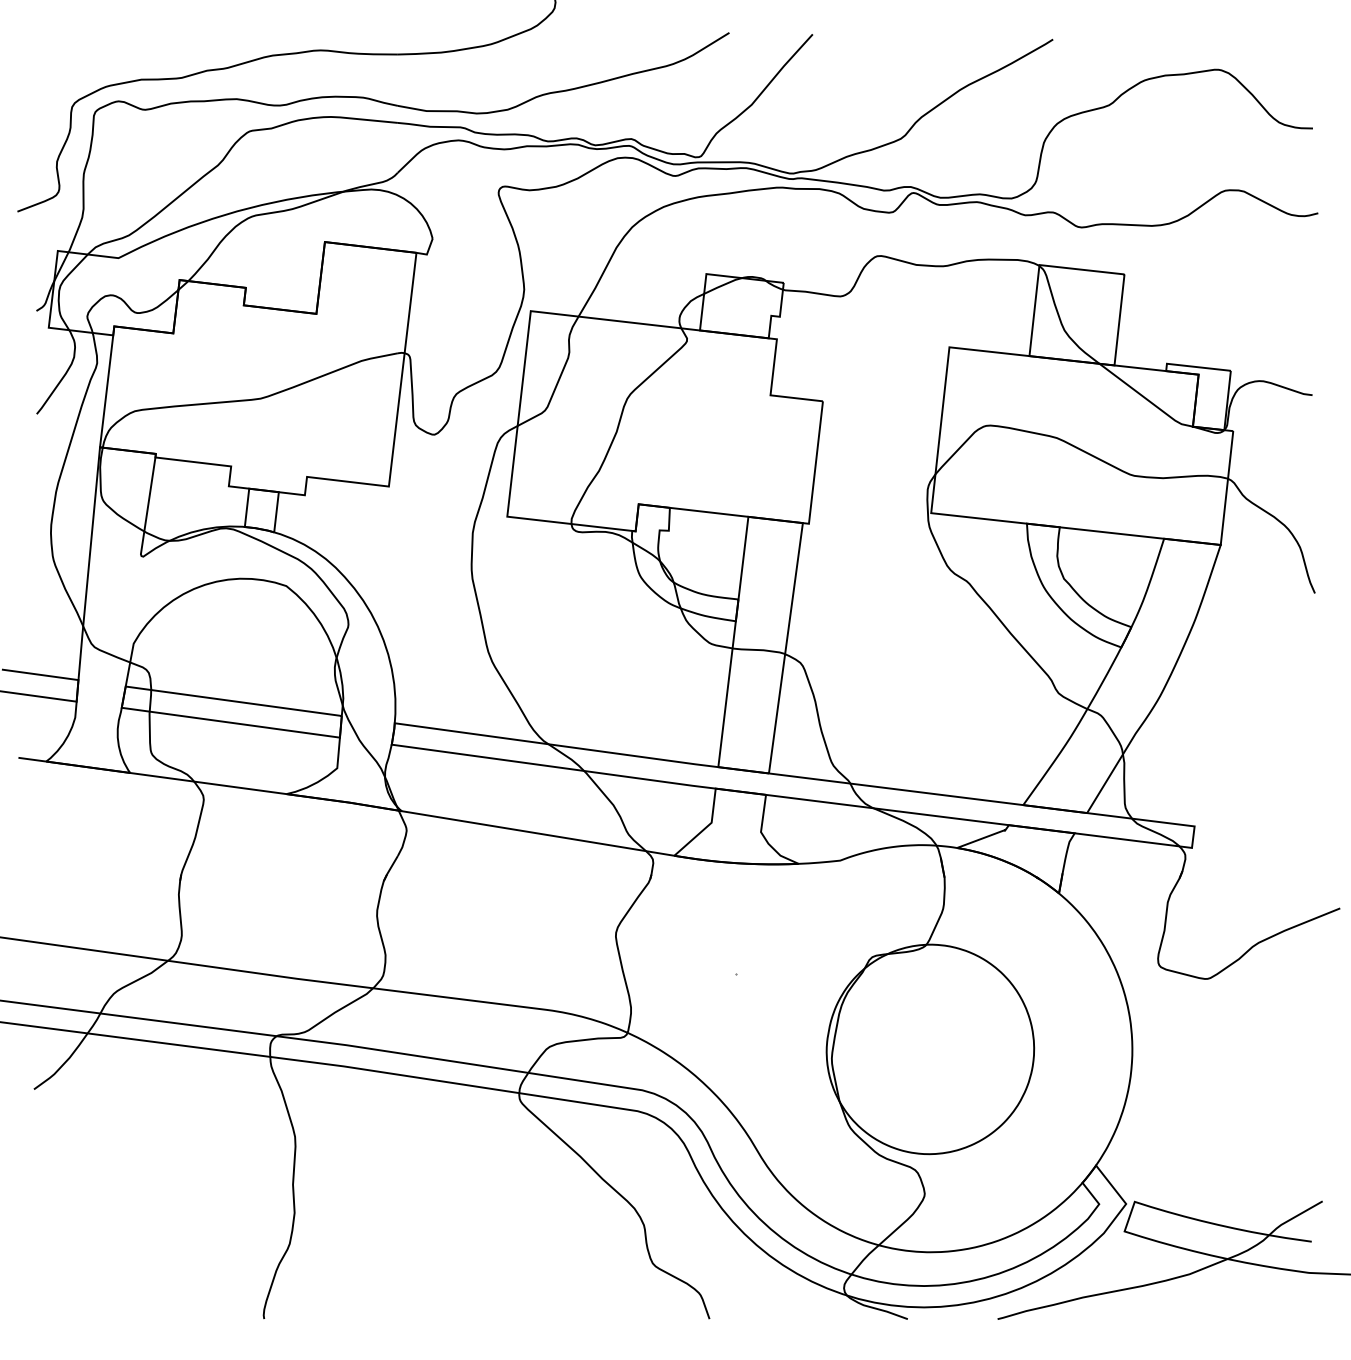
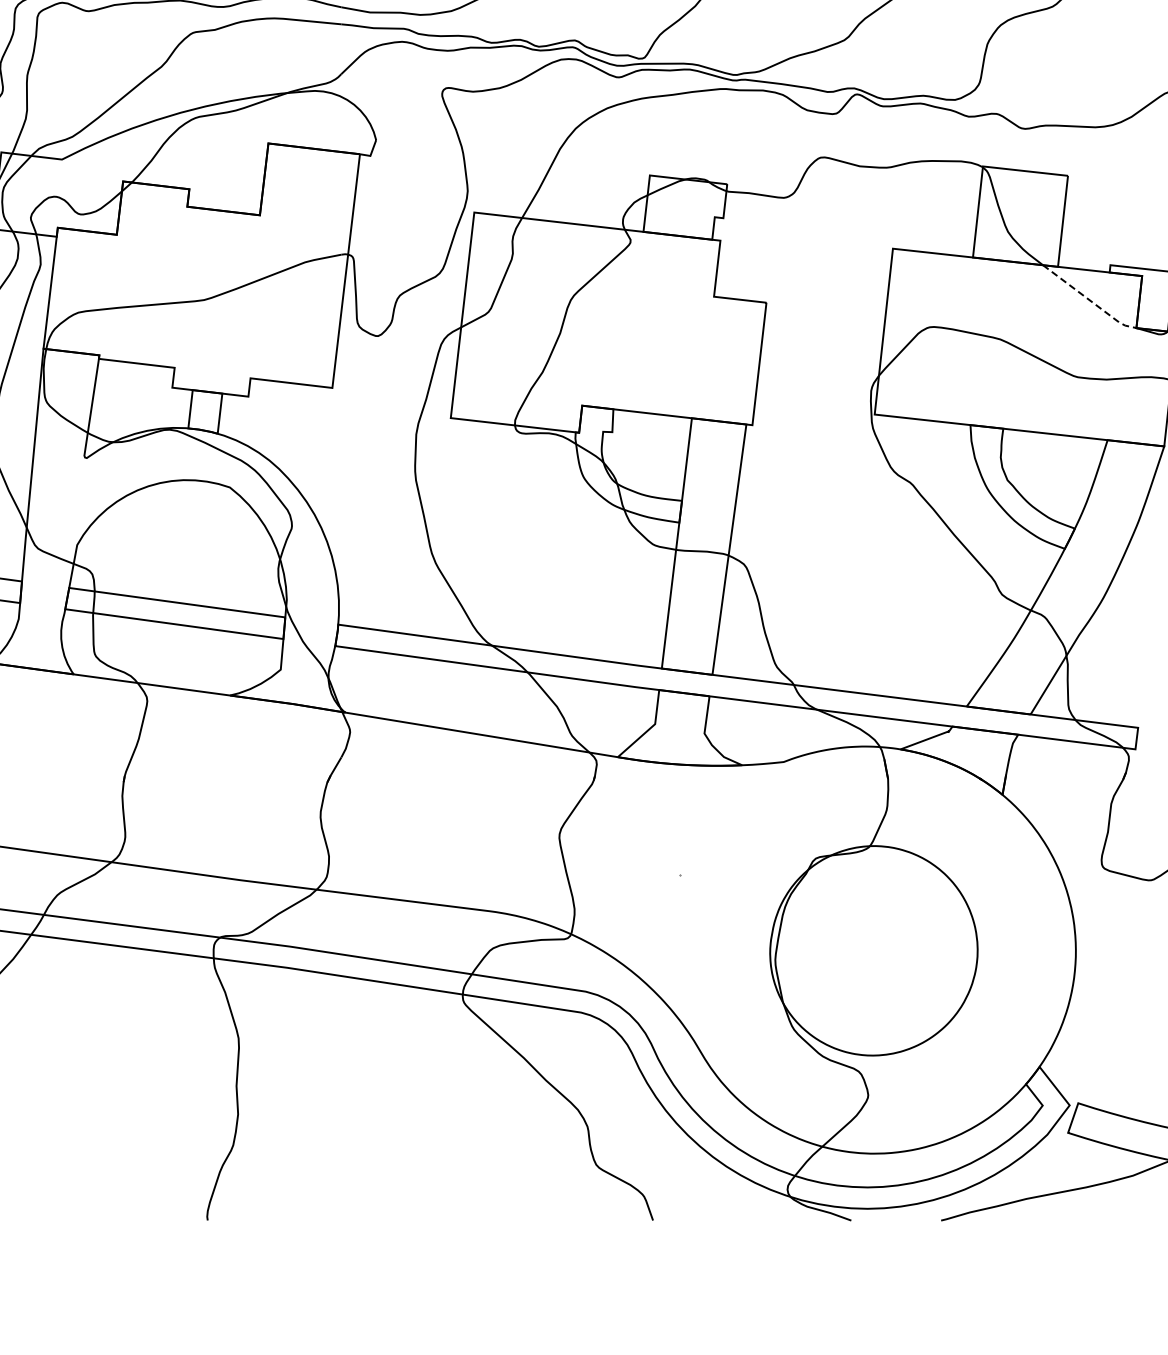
line: (1146, 399) -> (1090, 300), solid -> dashed

